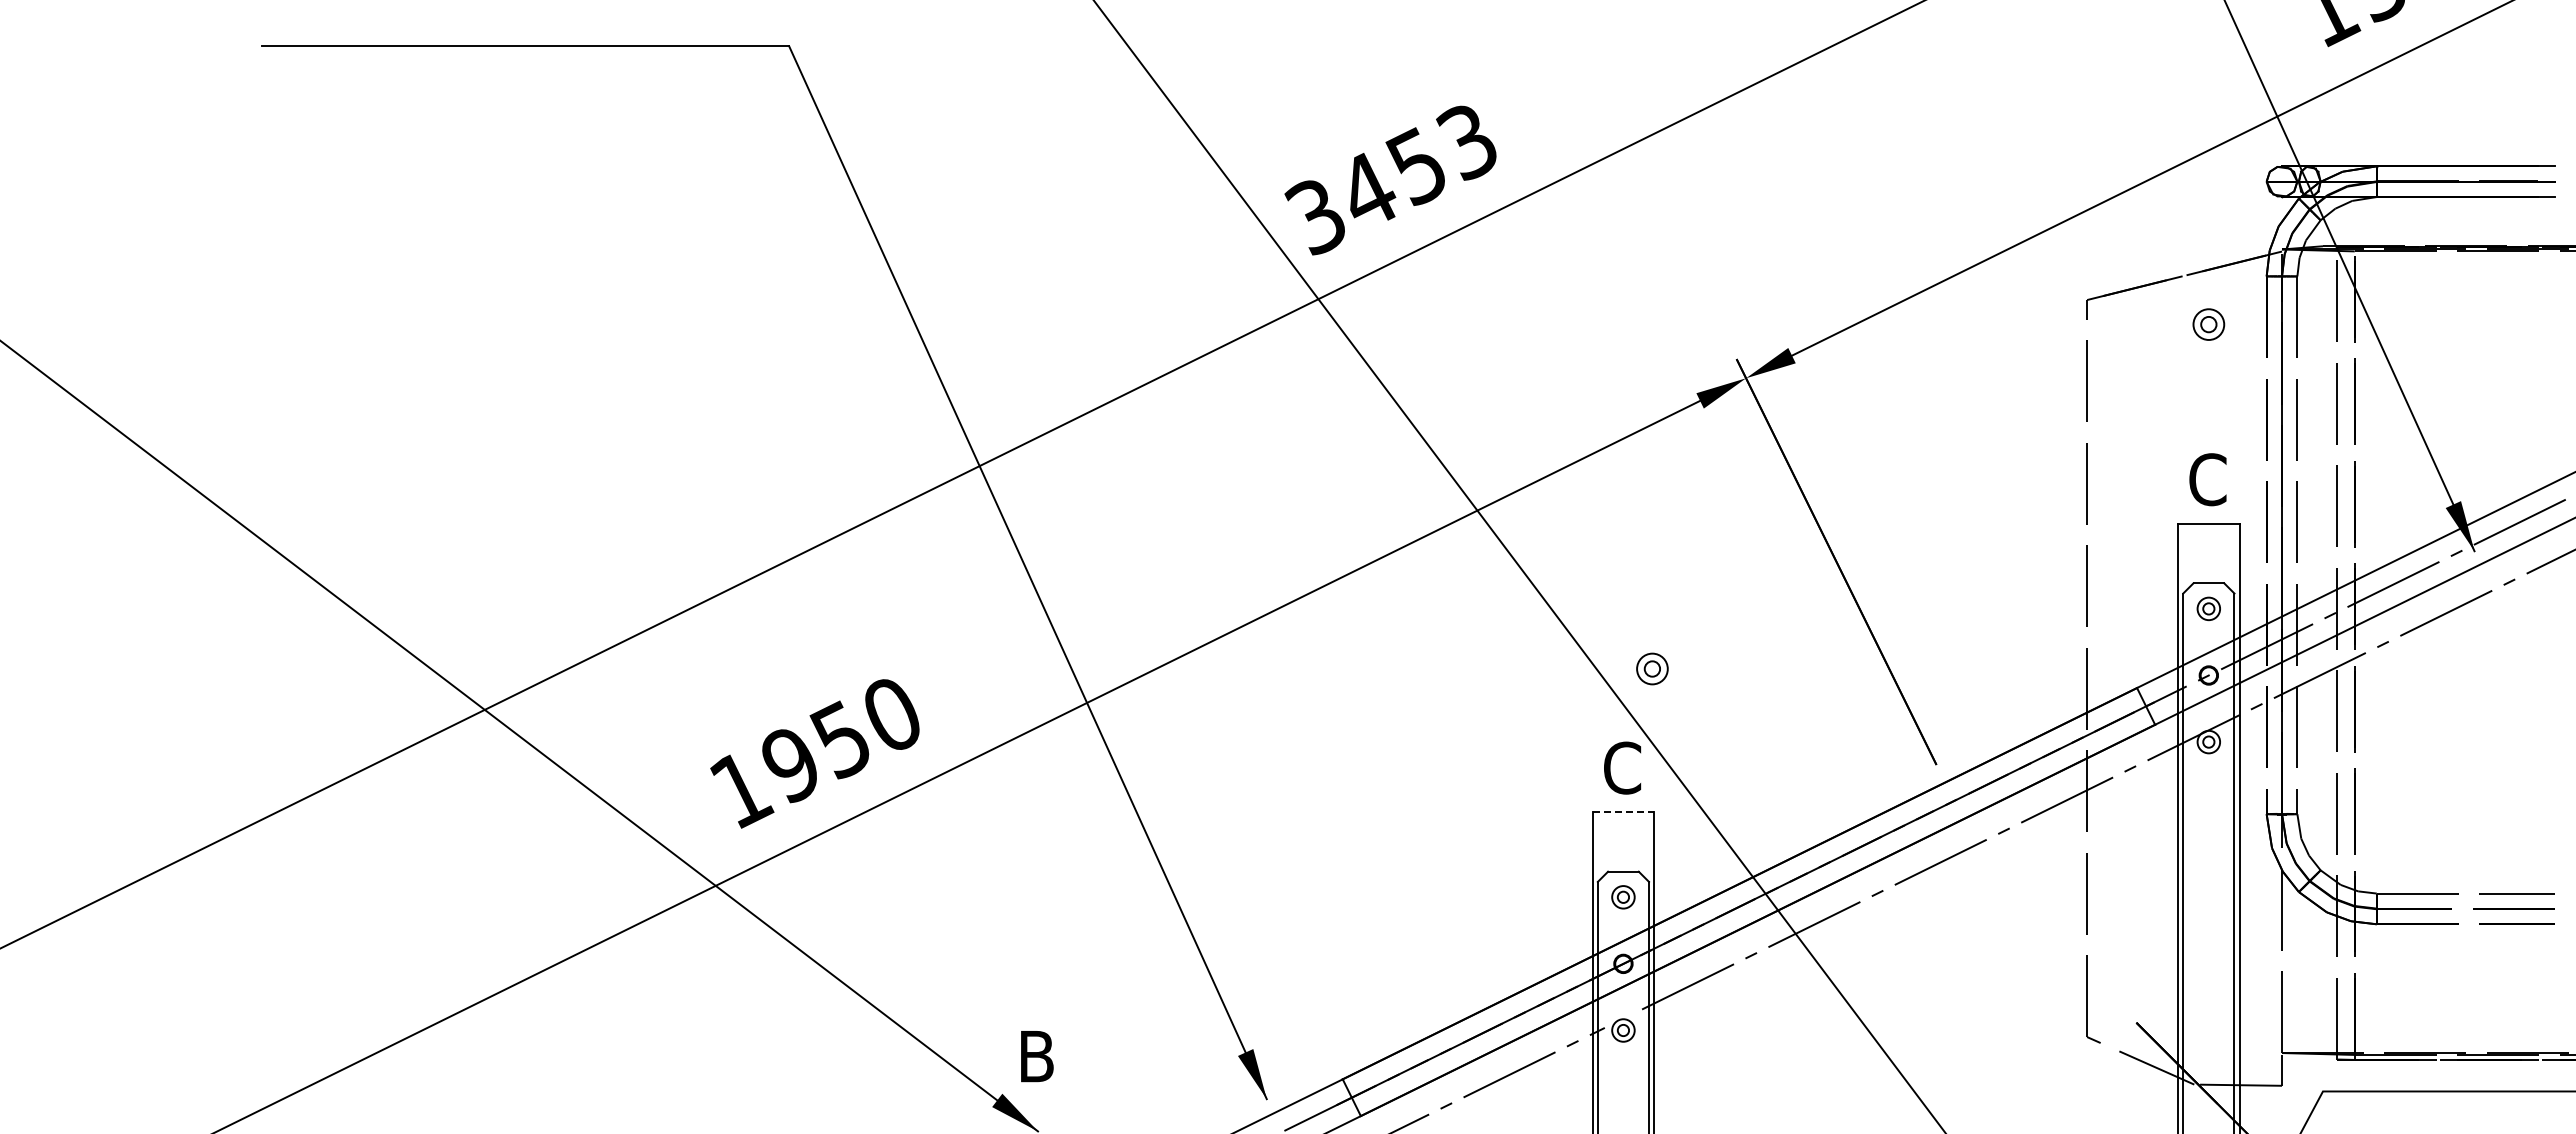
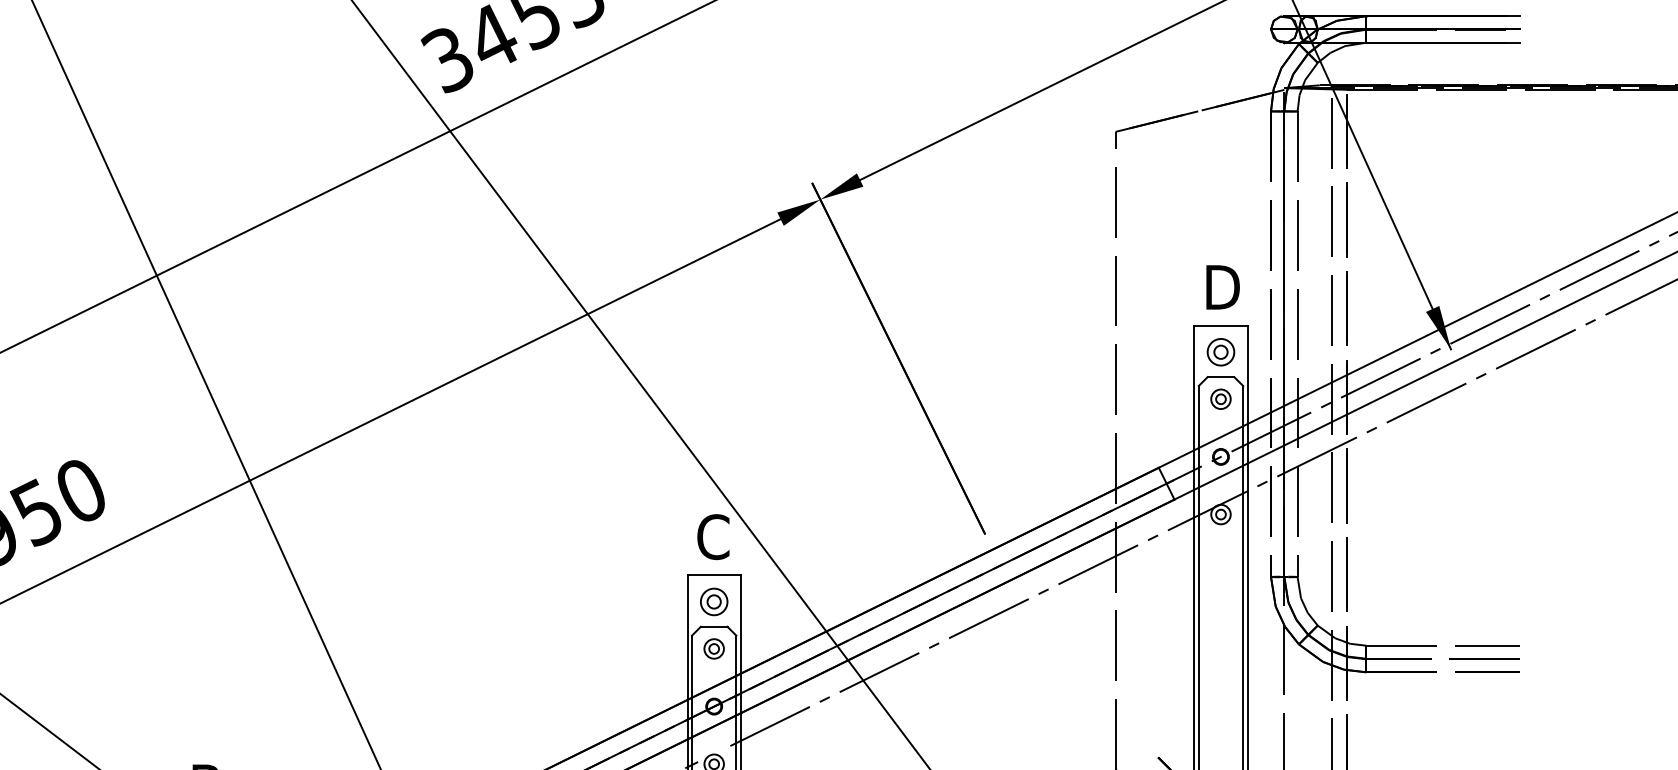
part: (2208, 324) -> (1220, 352), moved
text: (2209, 479) -> (1221, 287), C -> D
part: (1652, 668) -> (714, 601), moved
line: (1623, 812) -> (714, 575), dashed -> solid

